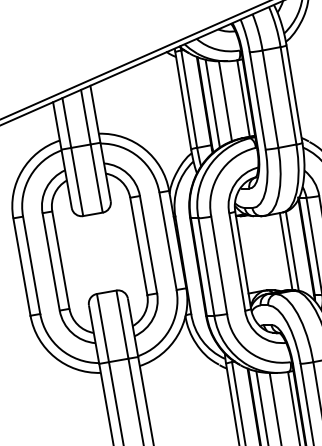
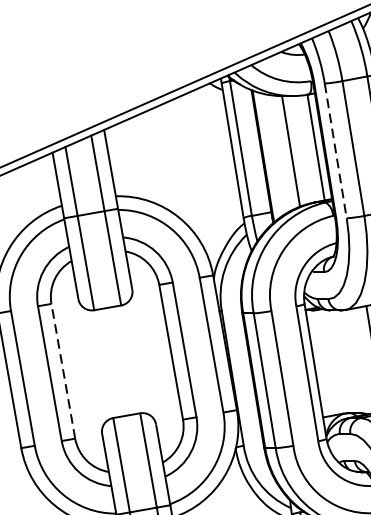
line: (257, 101) -> (335, 151), solid -> dashed
line: (212, 103) -> (273, 154), removed
line: (60, 259) -> (62, 370), solid -> dashed

